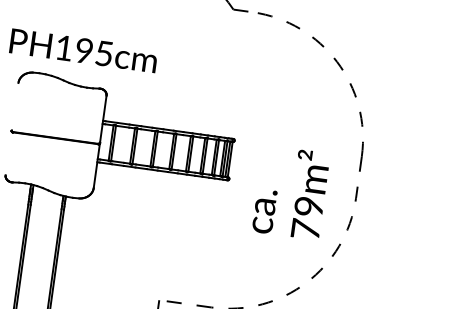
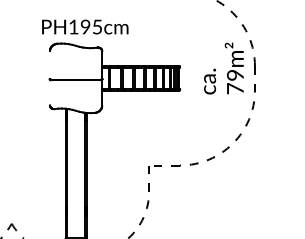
text: (290, 192) -> (223, 68), moved

